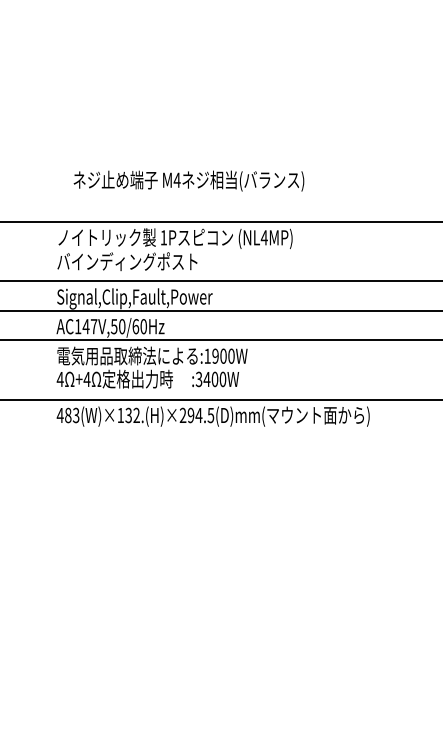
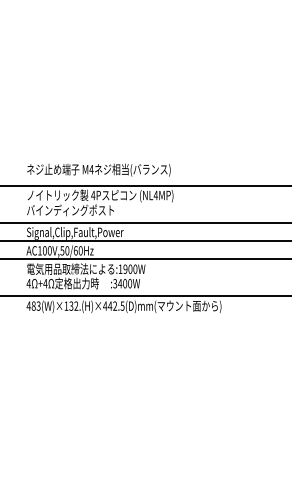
text: (188, 180) -> (98, 169), moved
text: (164, 237) -> (93, 195), 1P -> 4P
text: (88, 326) -> (46, 250), AC147V,50/60Hz -> AC100V,50/60Hz
text: (191, 414) -> (110, 305), 483(W)×132.(H)×294.5(D)mm( -> 483(W)×132.(H)×442.5(D)mm(

